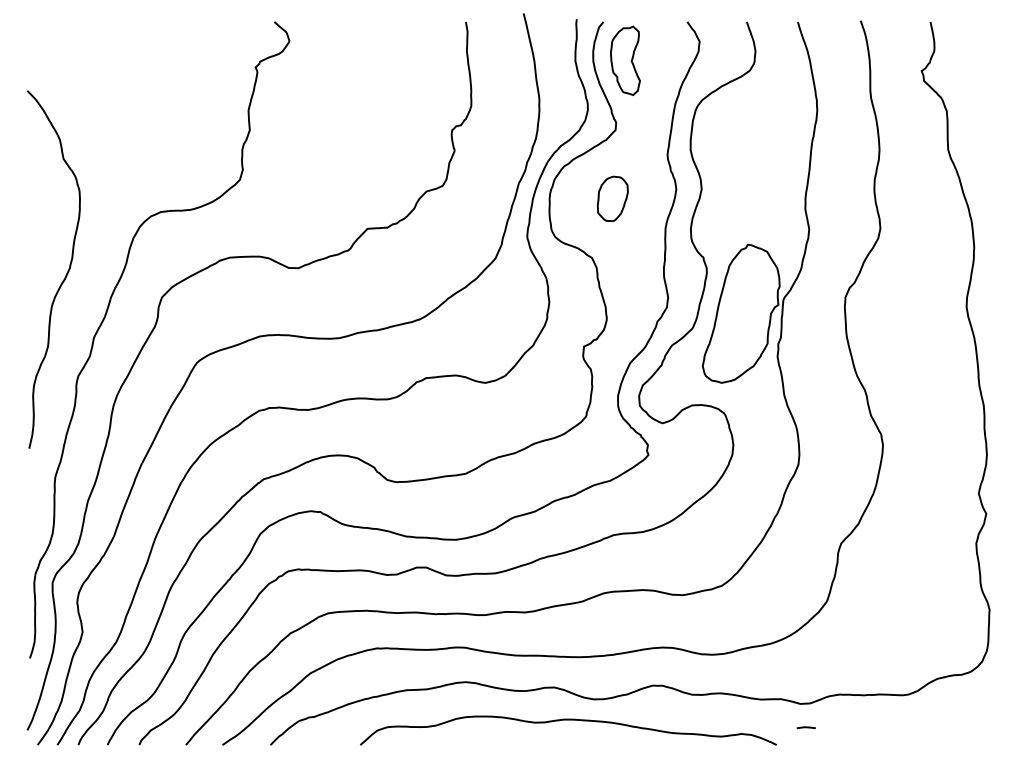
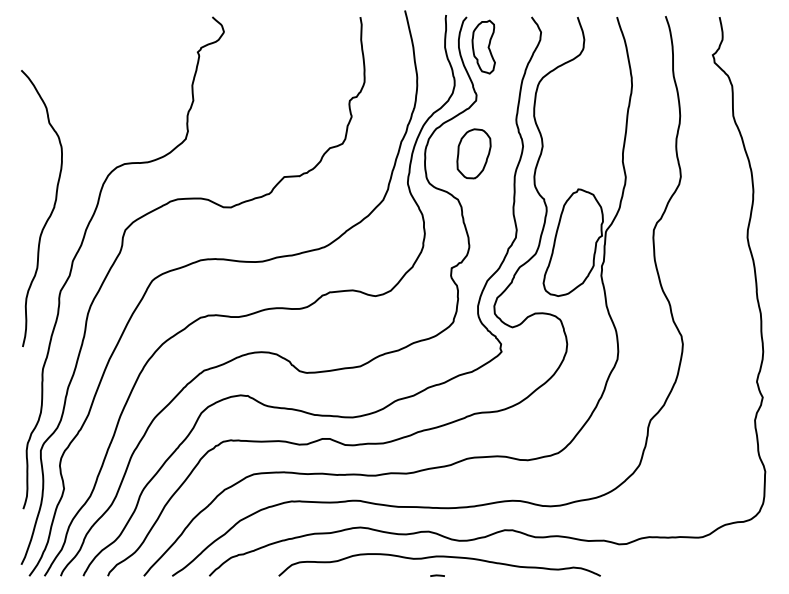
part: (612, 198) -> (473, 153), size x1.43
line: (806, 727) -> (437, 575), moved

